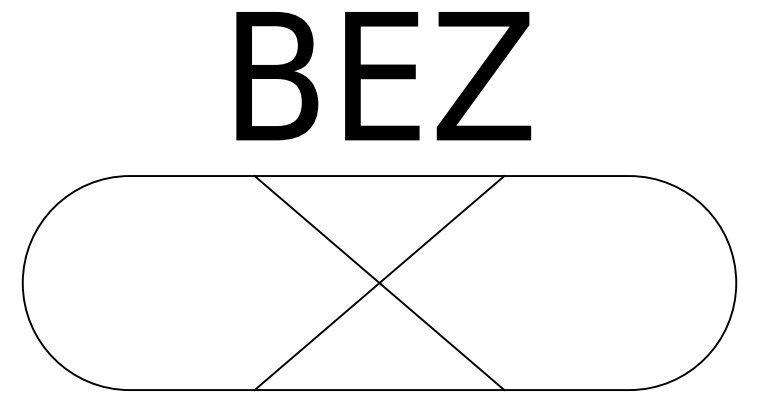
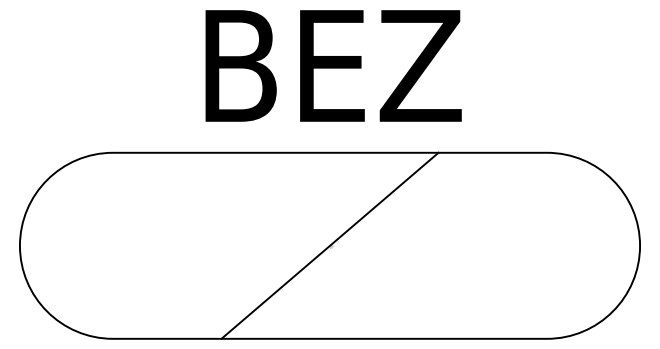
line: (379, 283) -> (330, 246), removed

